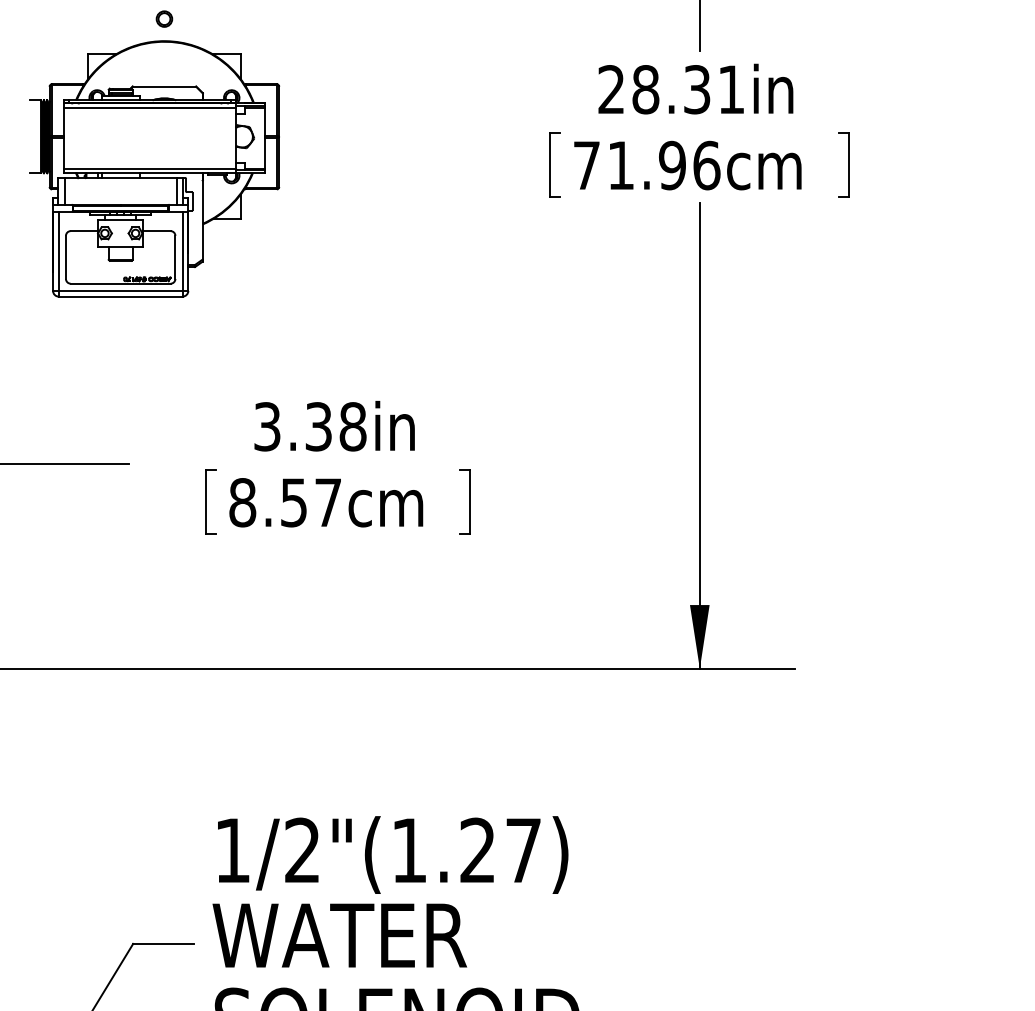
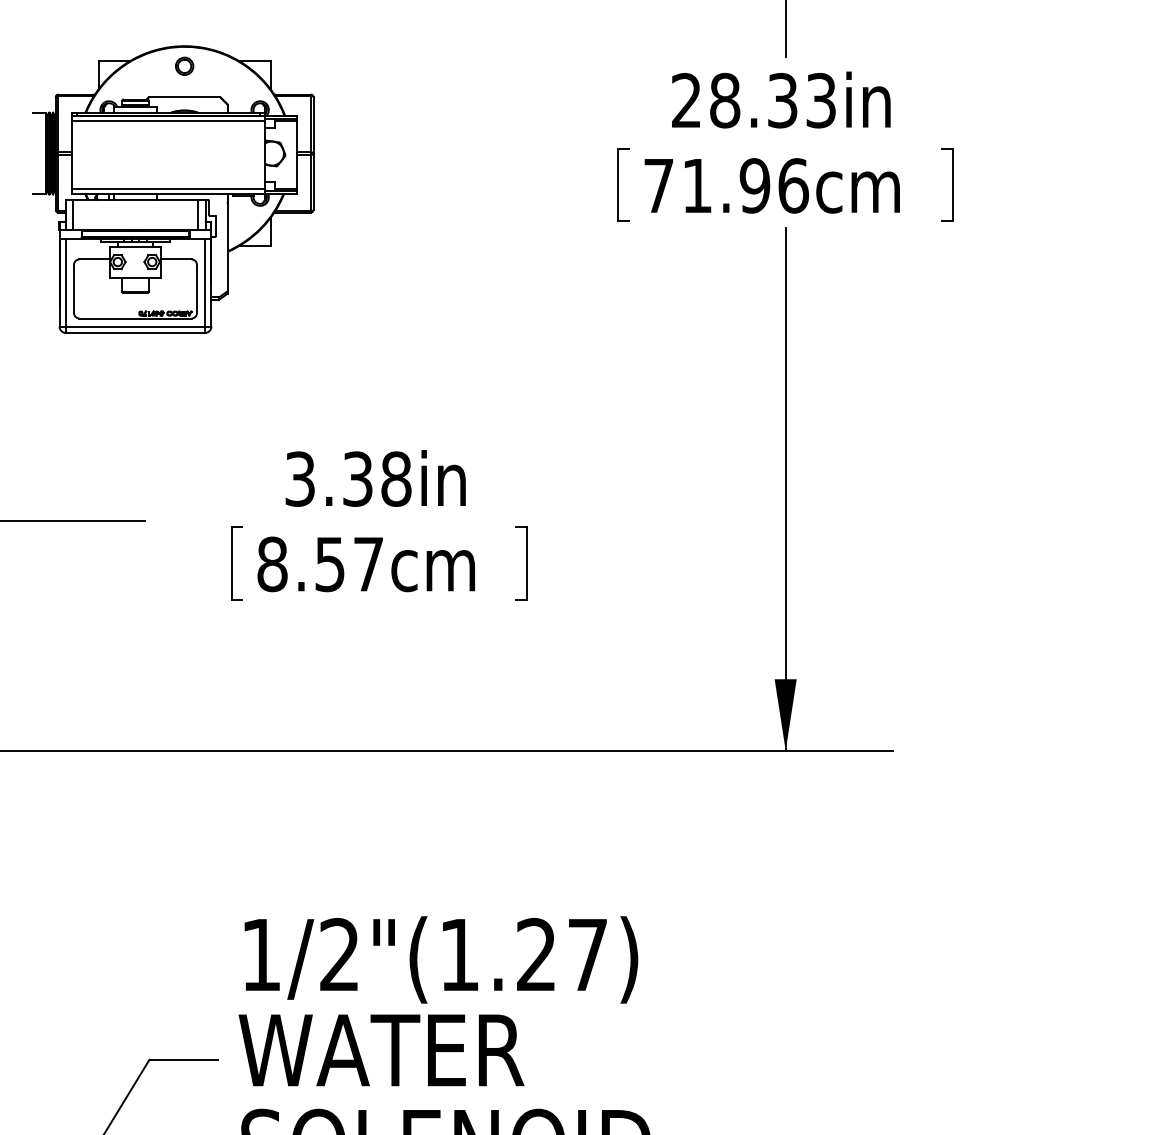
part: (164, 18) -> (184, 65), moved
text: (731, 89) -> (821, 100), 28.31in -> 28.33in

